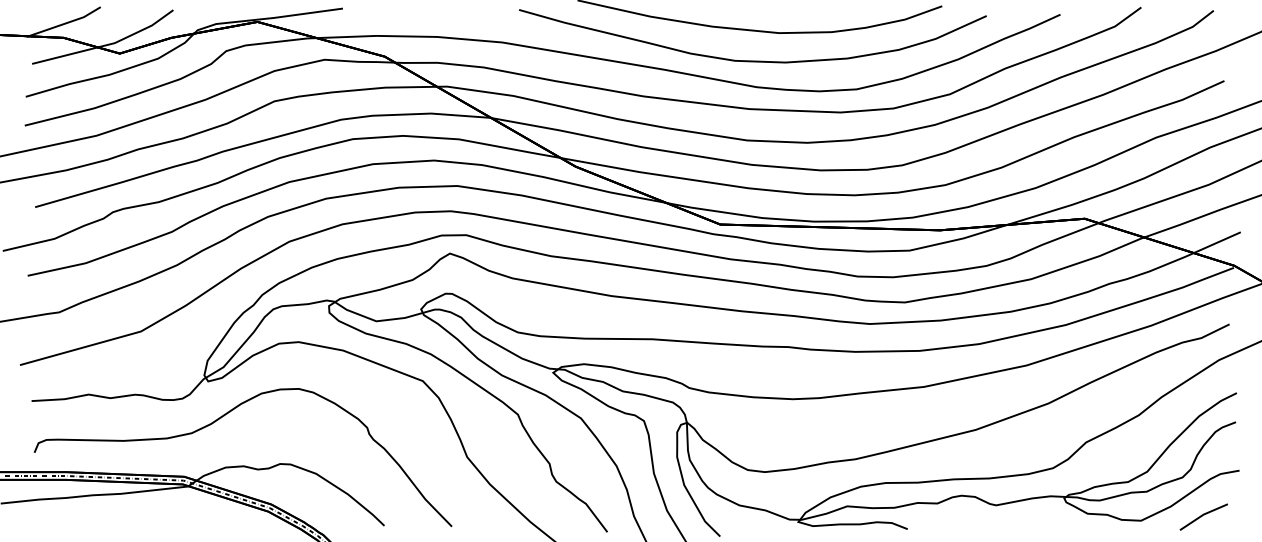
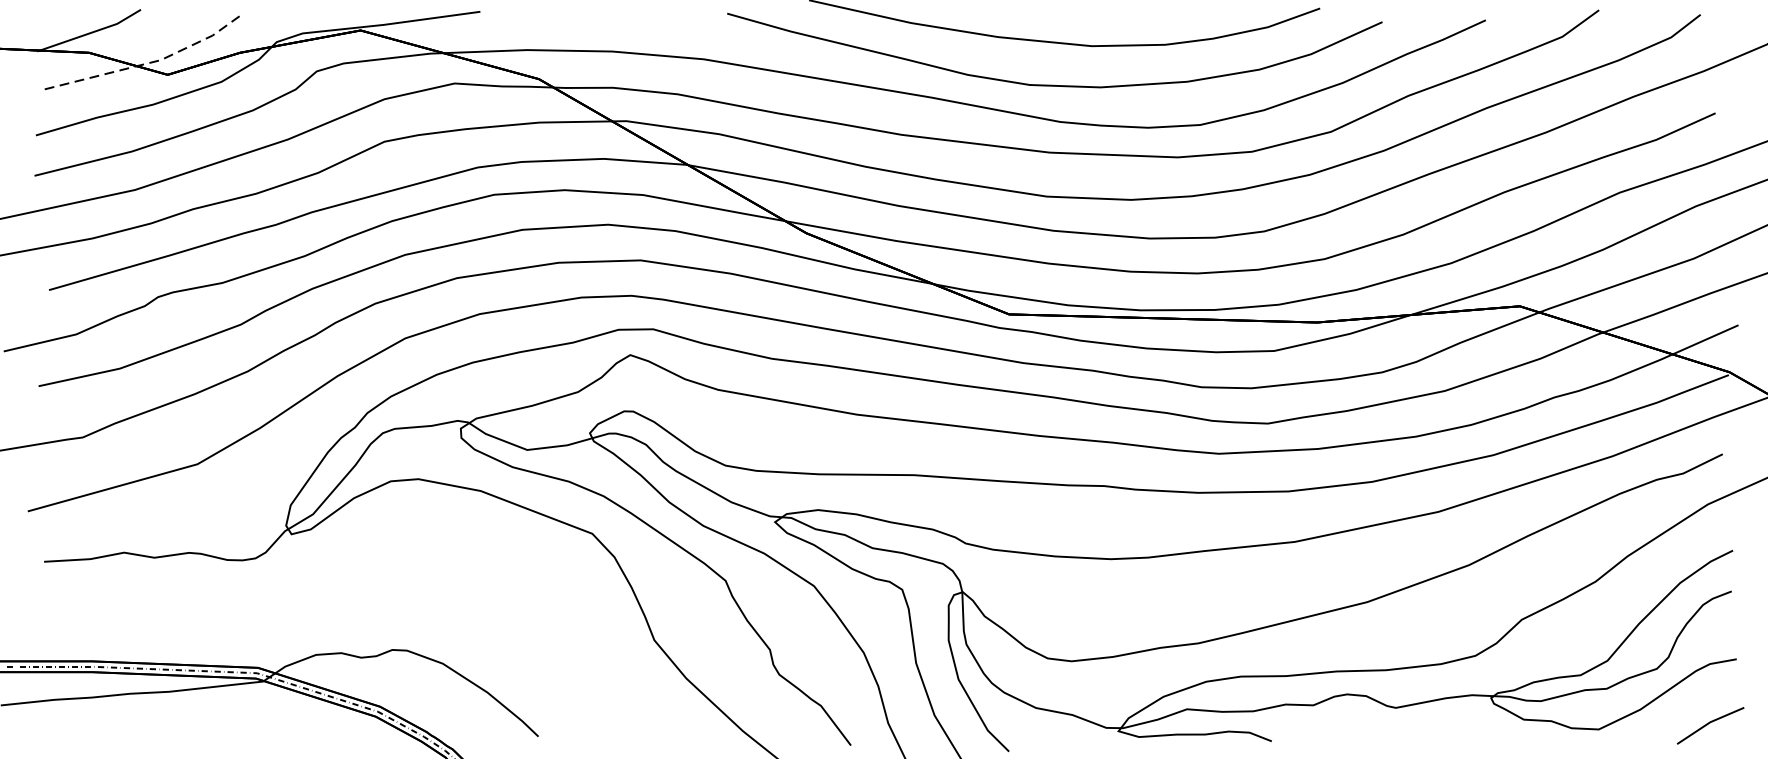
line: (108, 44) -> (151, 62), solid -> dashed
curve: (218, 420) -> (305, 588), removed
line: (1203, 515) -> (1710, 723), moved

